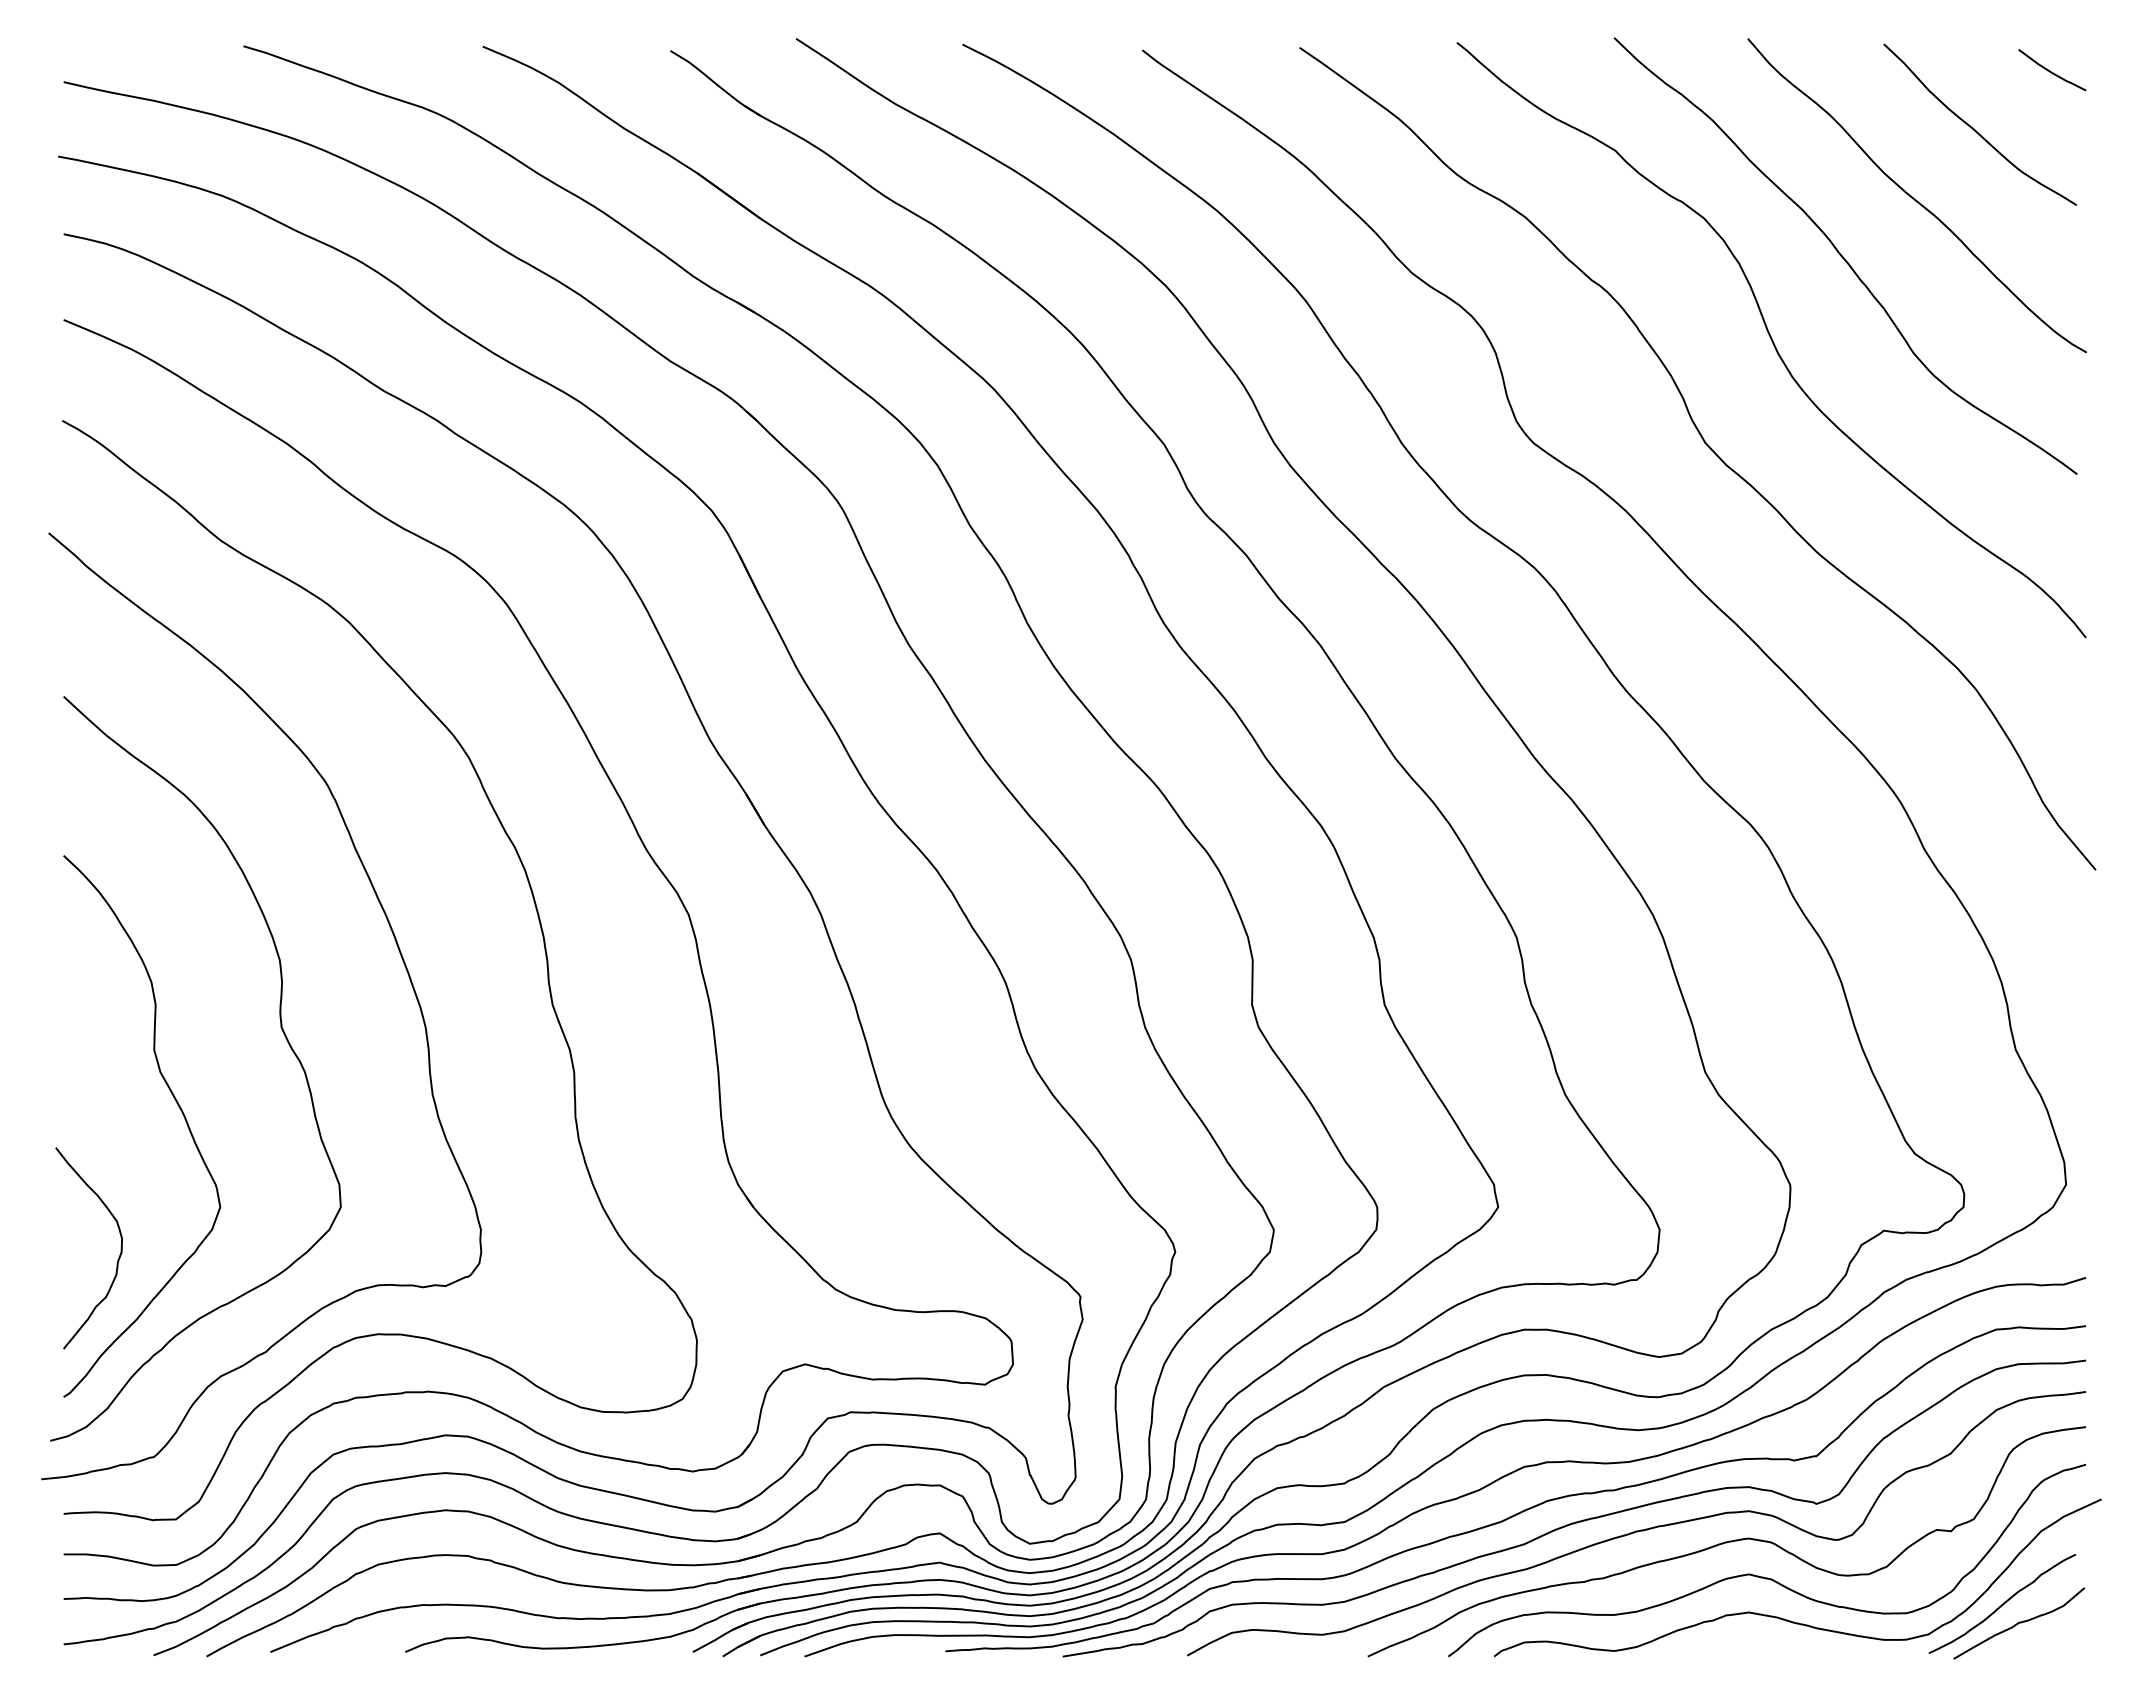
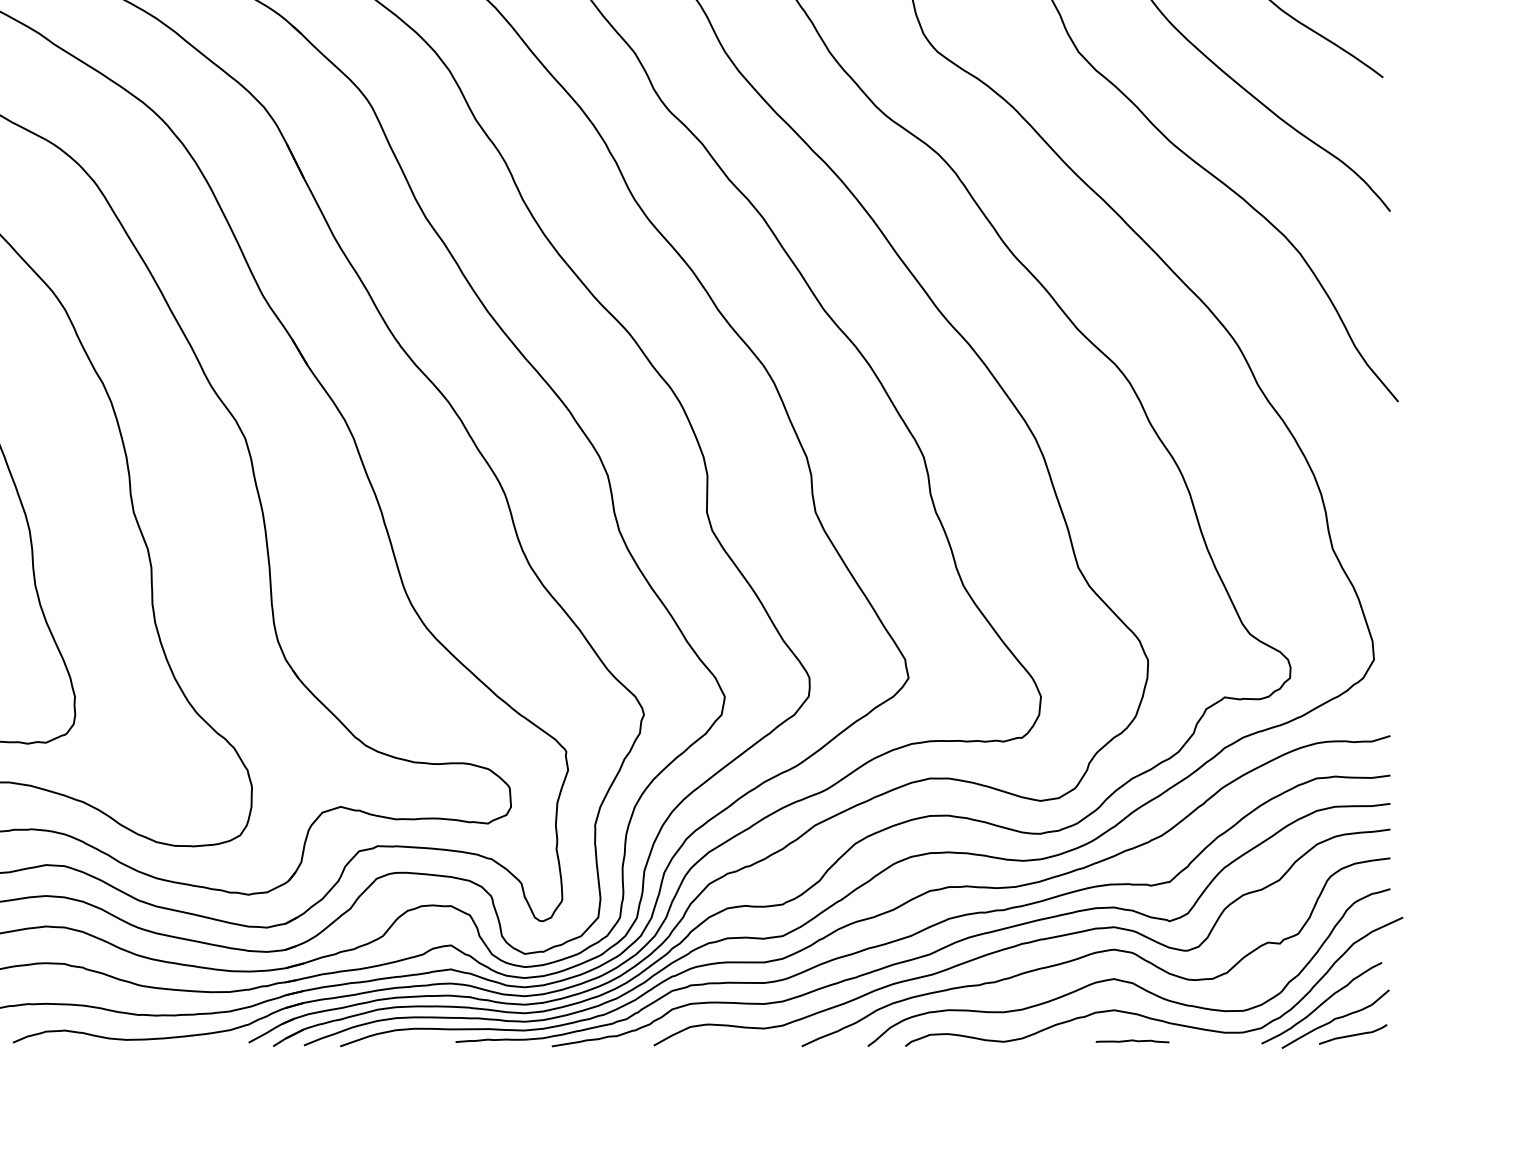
curve: (2040, 1642) -> (1353, 1034), added
curve: (1771, 1650) -> (1132, 1041), added

